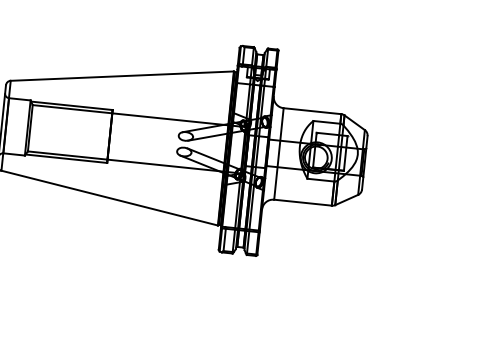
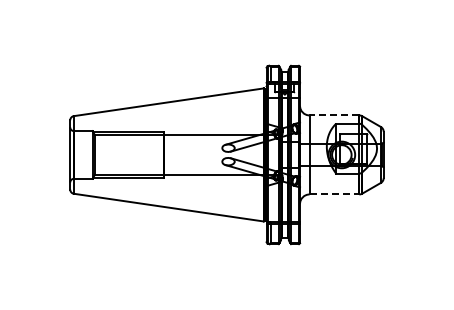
line: (312, 111) -> (334, 115), solid -> dashed
line: (303, 202) -> (334, 194), solid -> dashed

